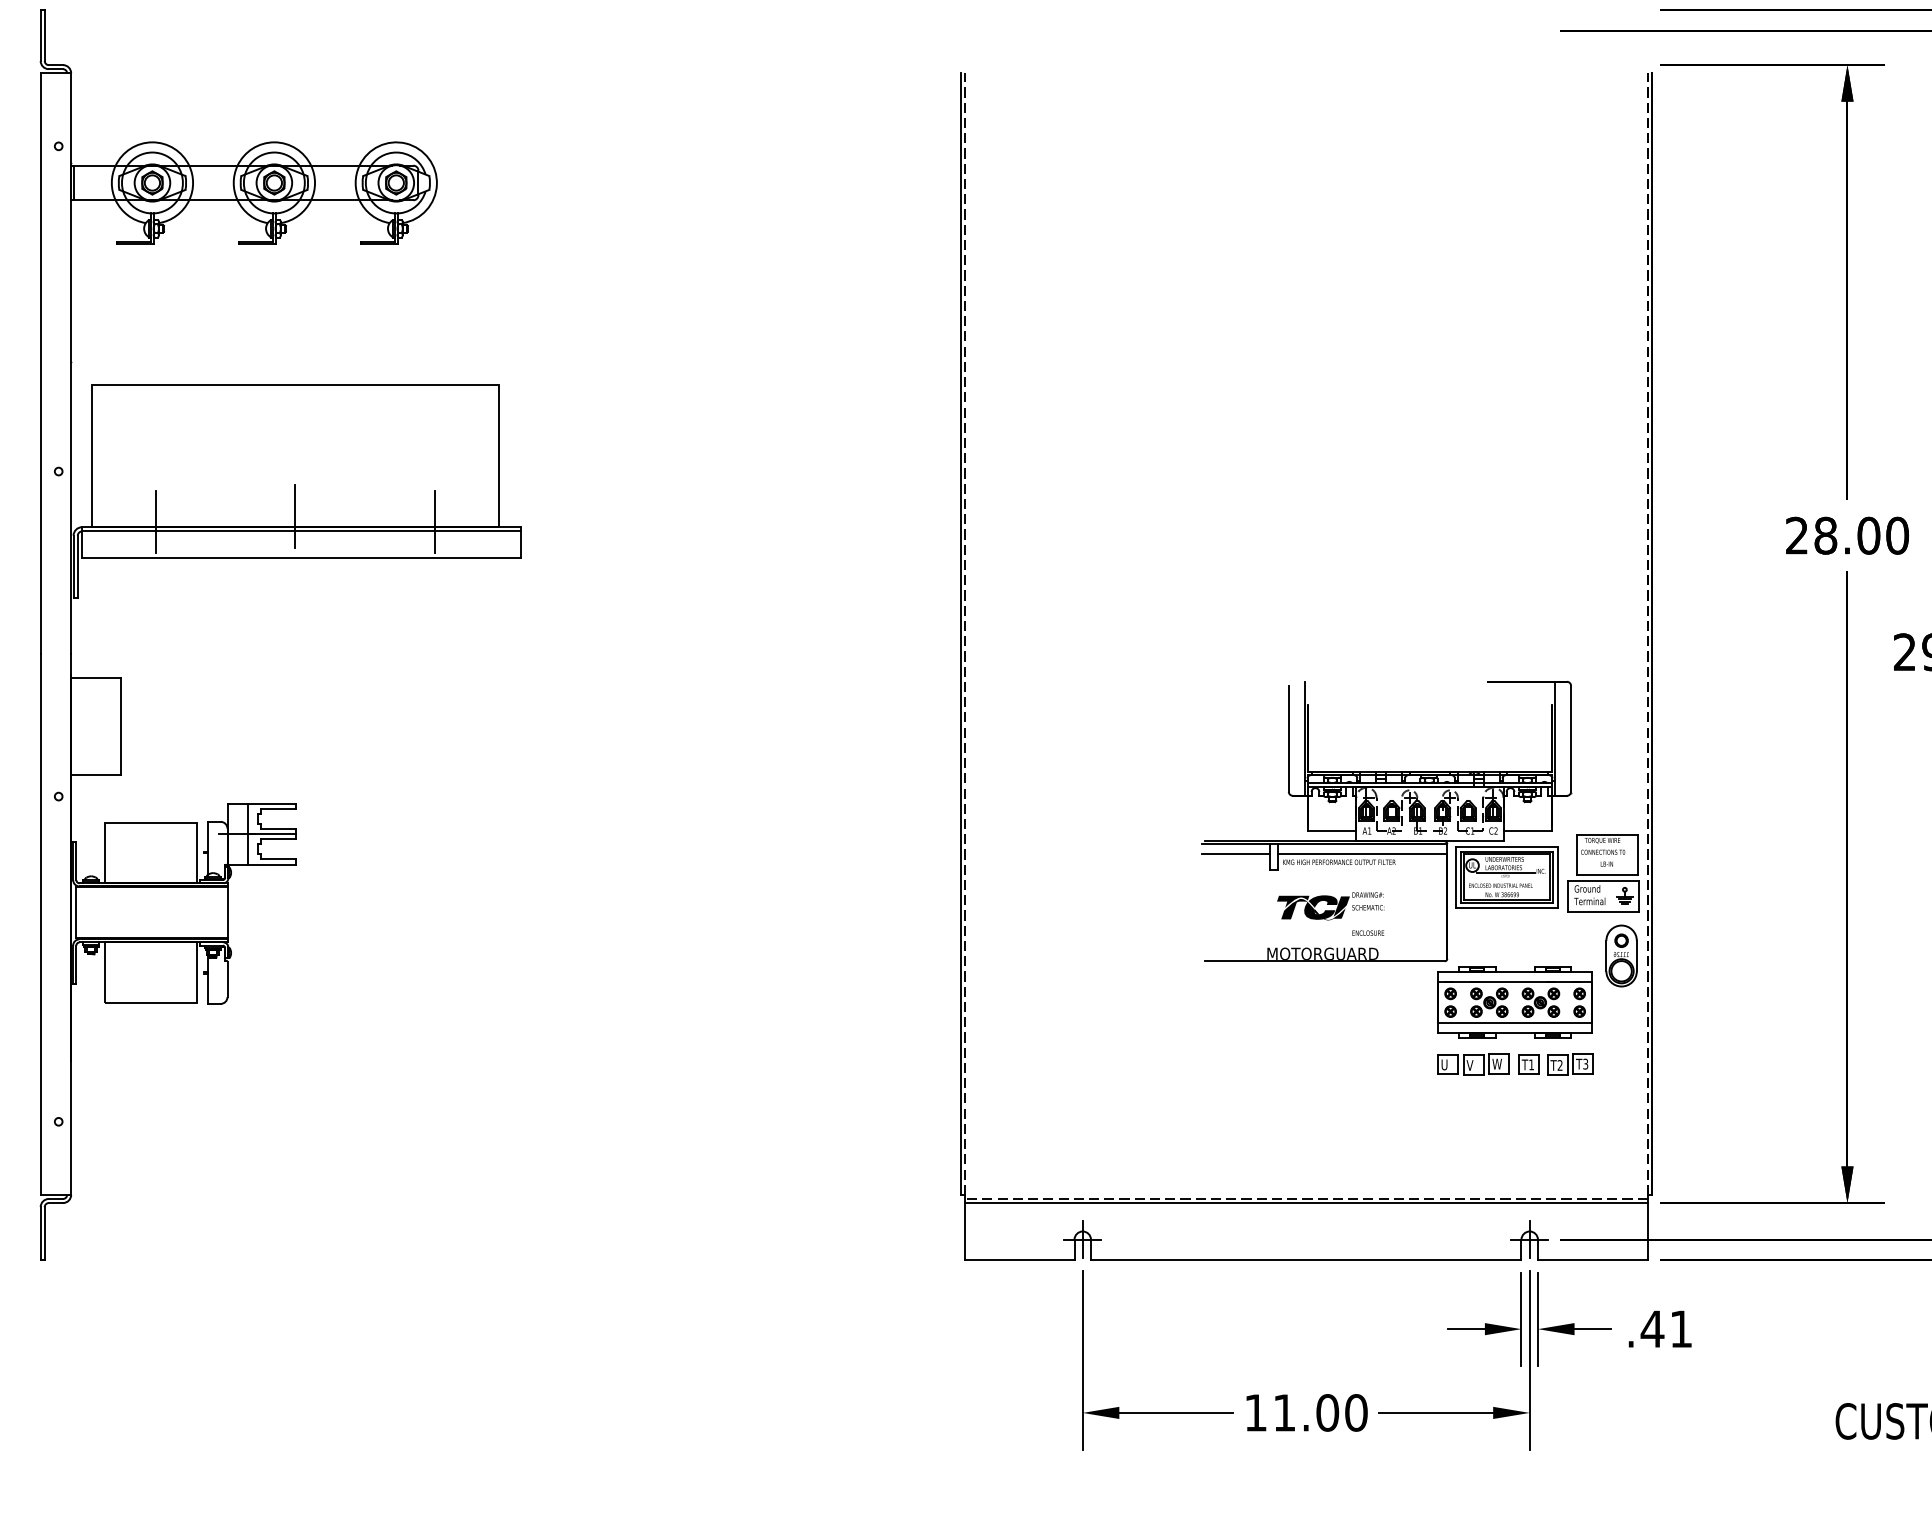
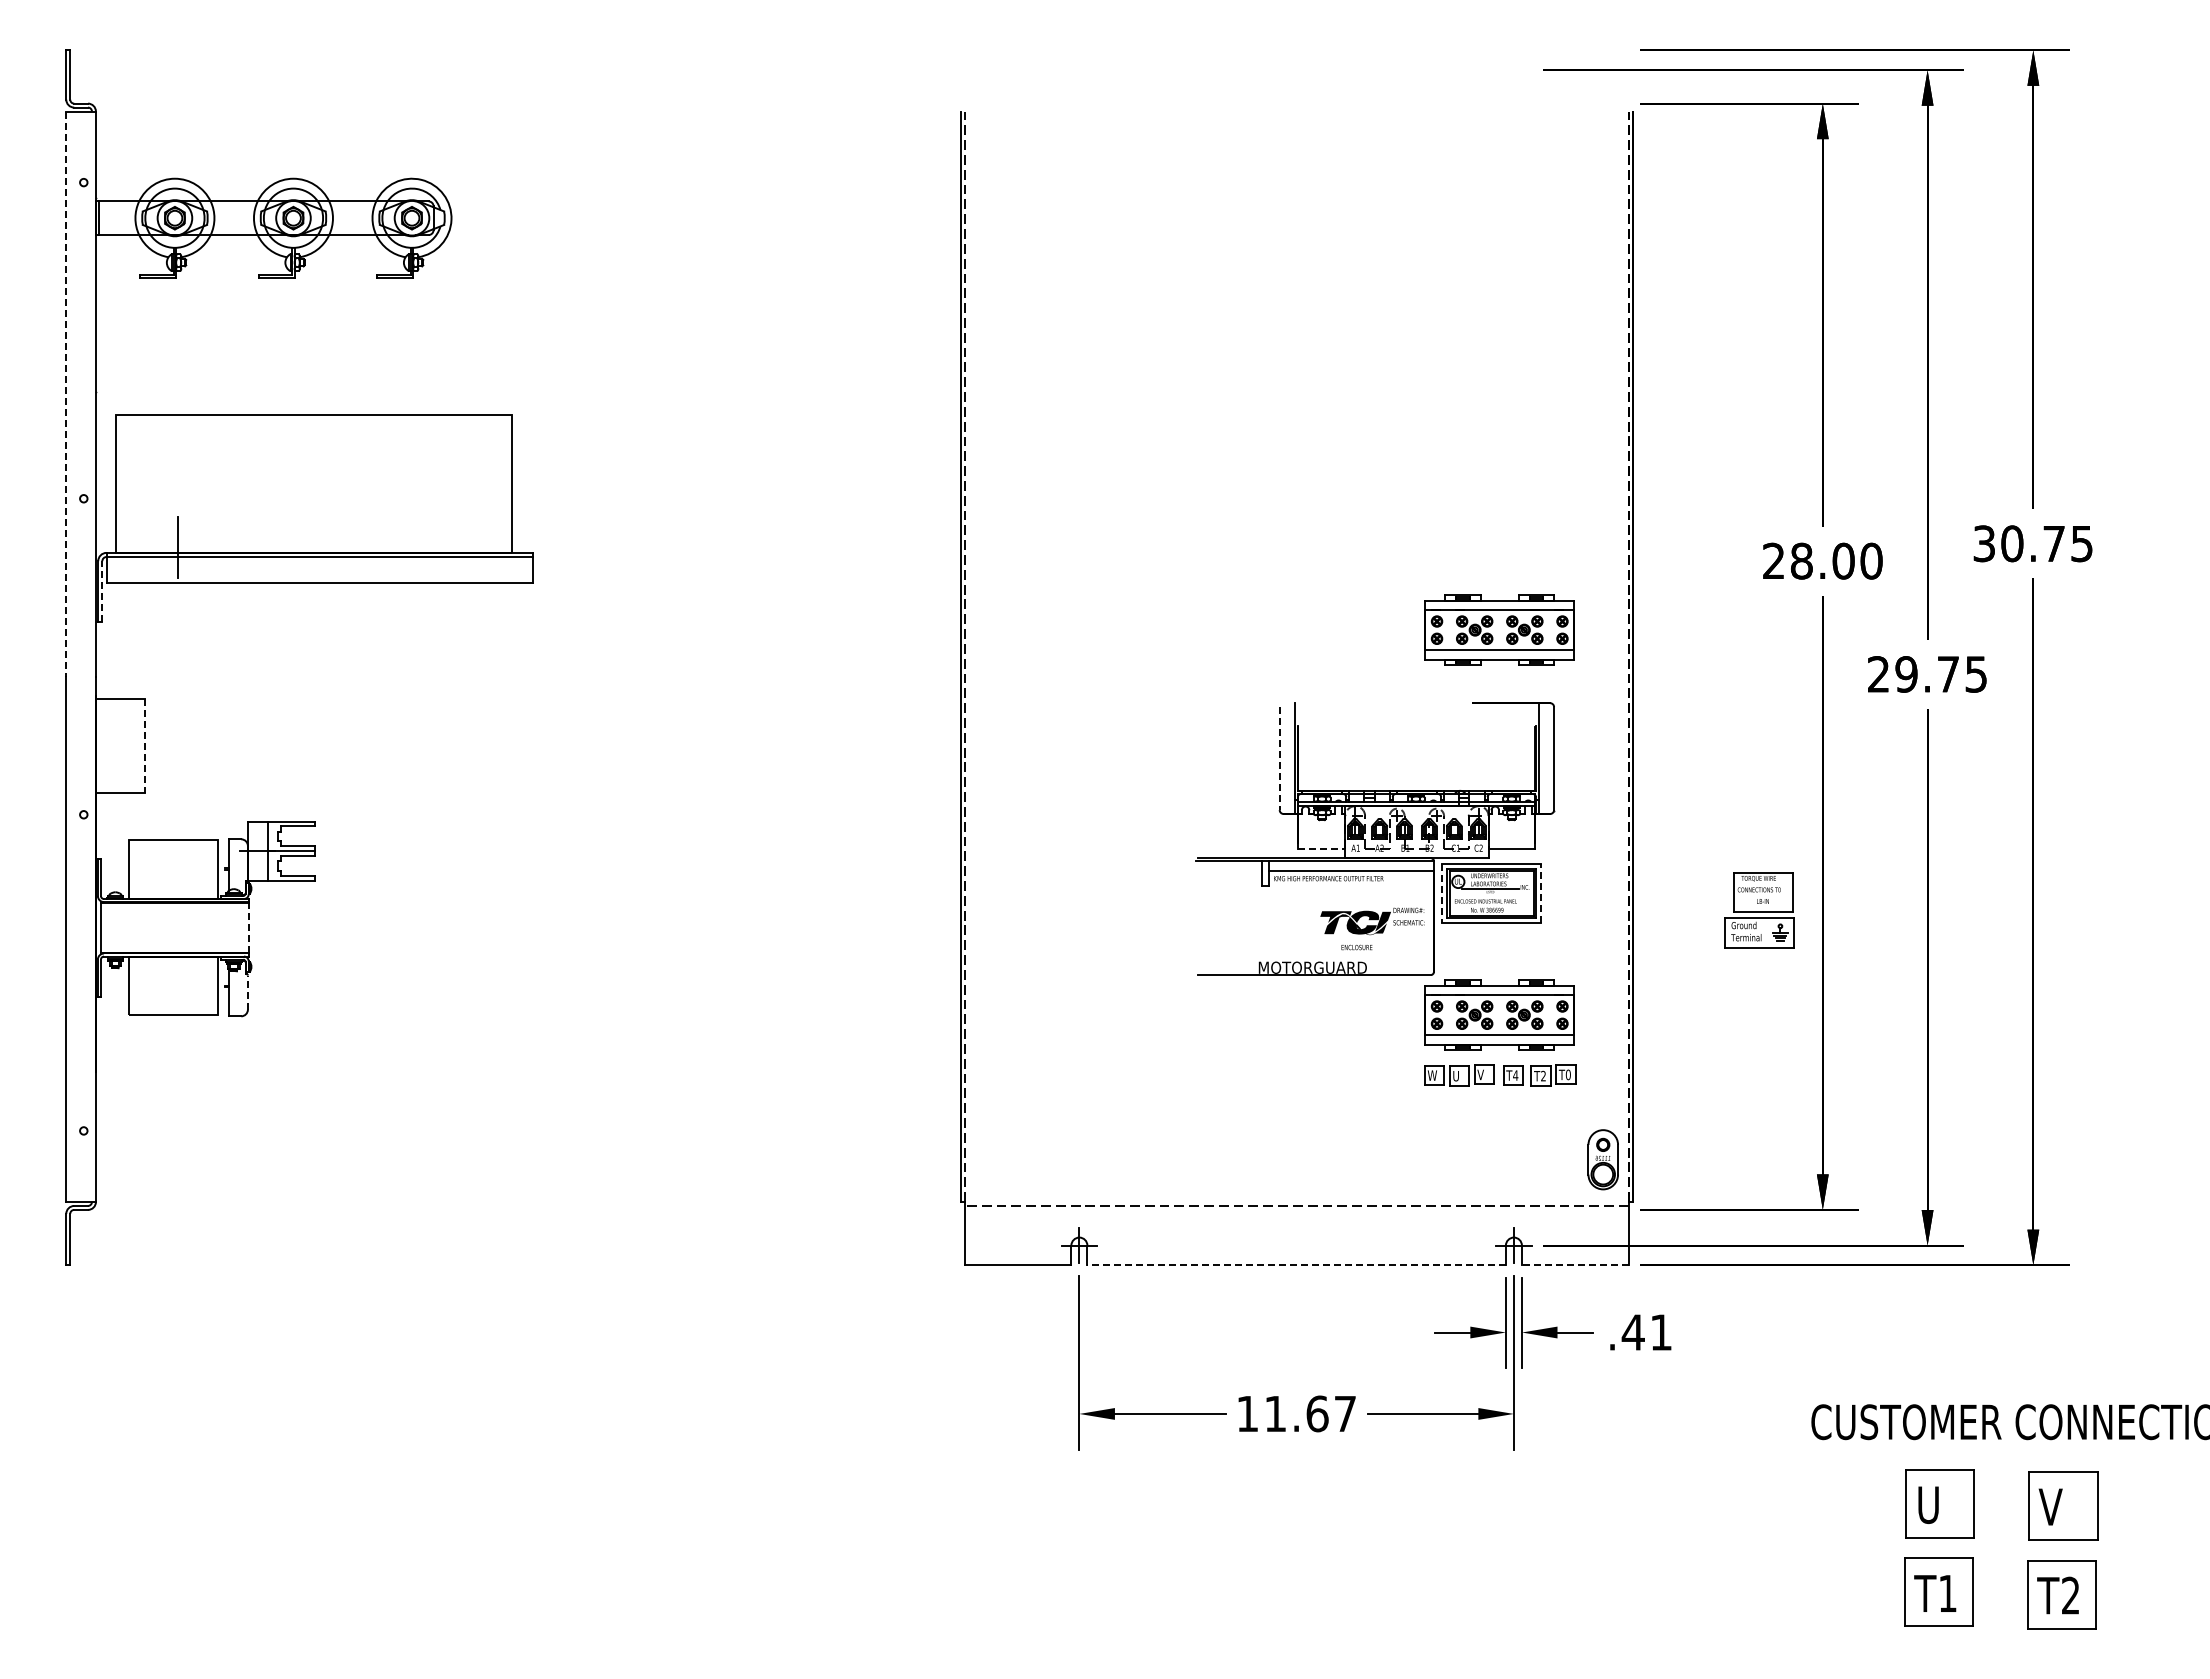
line: (40, 364) -> (66, 394), solid -> dashed
line: (294, 515) -> (313, 541), removed
line: (434, 521) -> (449, 547), removed
line: (77, 566) -> (102, 591), solid -> dashed
part: (1514, 606) -> (1499, 629), added
line: (121, 726) -> (144, 746), solid -> dashed
line: (1288, 739) -> (1279, 759), solid -> dashed
line: (1331, 831) -> (1321, 848), solid -> dashed
line: (1236, 853) -> (1228, 870), removed
part: (1603, 873) -> (1759, 910), moved
line: (1456, 877) -> (1442, 893), solid -> dashed
line: (1558, 877) -> (1541, 893), solid -> dashed
part: (1330, 906) -> (1372, 921), moved
line: (228, 912) -> (248, 927), solid -> dashed
part: (1620, 955) -> (1602, 1159), moved
line: (227, 979) -> (247, 992), solid -> dashed
text: (1496, 1063) -> (1481, 1074), W -> V
text: (1584, 1063) -> (1567, 1074), T3 -> T0
text: (1445, 1064) -> (1432, 1075), U -> W
text: (1531, 1064) -> (1515, 1075), T1 -> T4
text: (1469, 1065) -> (1455, 1076), V -> U
line: (1306, 1202) -> (1296, 1209), removed
line: (1306, 1260) -> (1296, 1265), solid -> dashed
line: (1592, 1260) -> (1574, 1265), solid -> dashed
text: (1342, 1412) -> (1331, 1413), 11.00 -> 11.67

